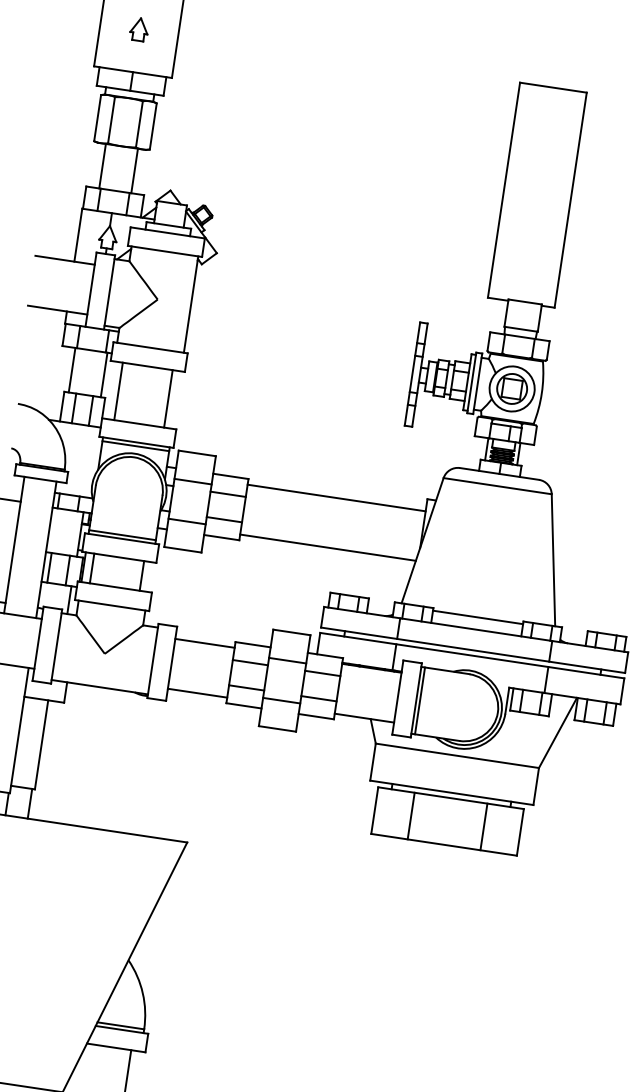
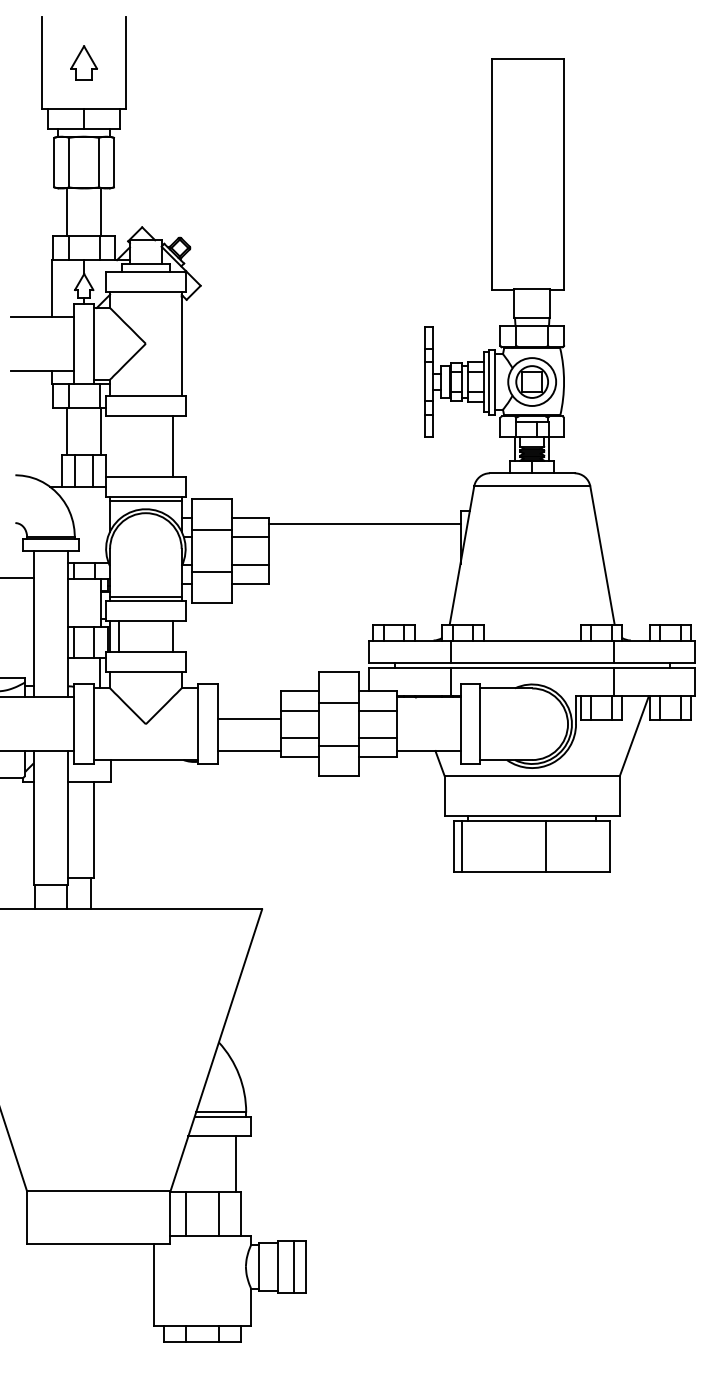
part: (139, 29) -> (84, 62), size x1.4
line: (118, 391) -> (119, 446), removed
line: (327, 547) -> (363, 577), removed
line: (477, 617) -> (531, 627), removed
line: (205, 643) -> (249, 719), moved
line: (420, 701) -> (484, 724), removed
line: (411, 816) -> (462, 846), moved
line: (484, 826) -> (546, 846), moved

